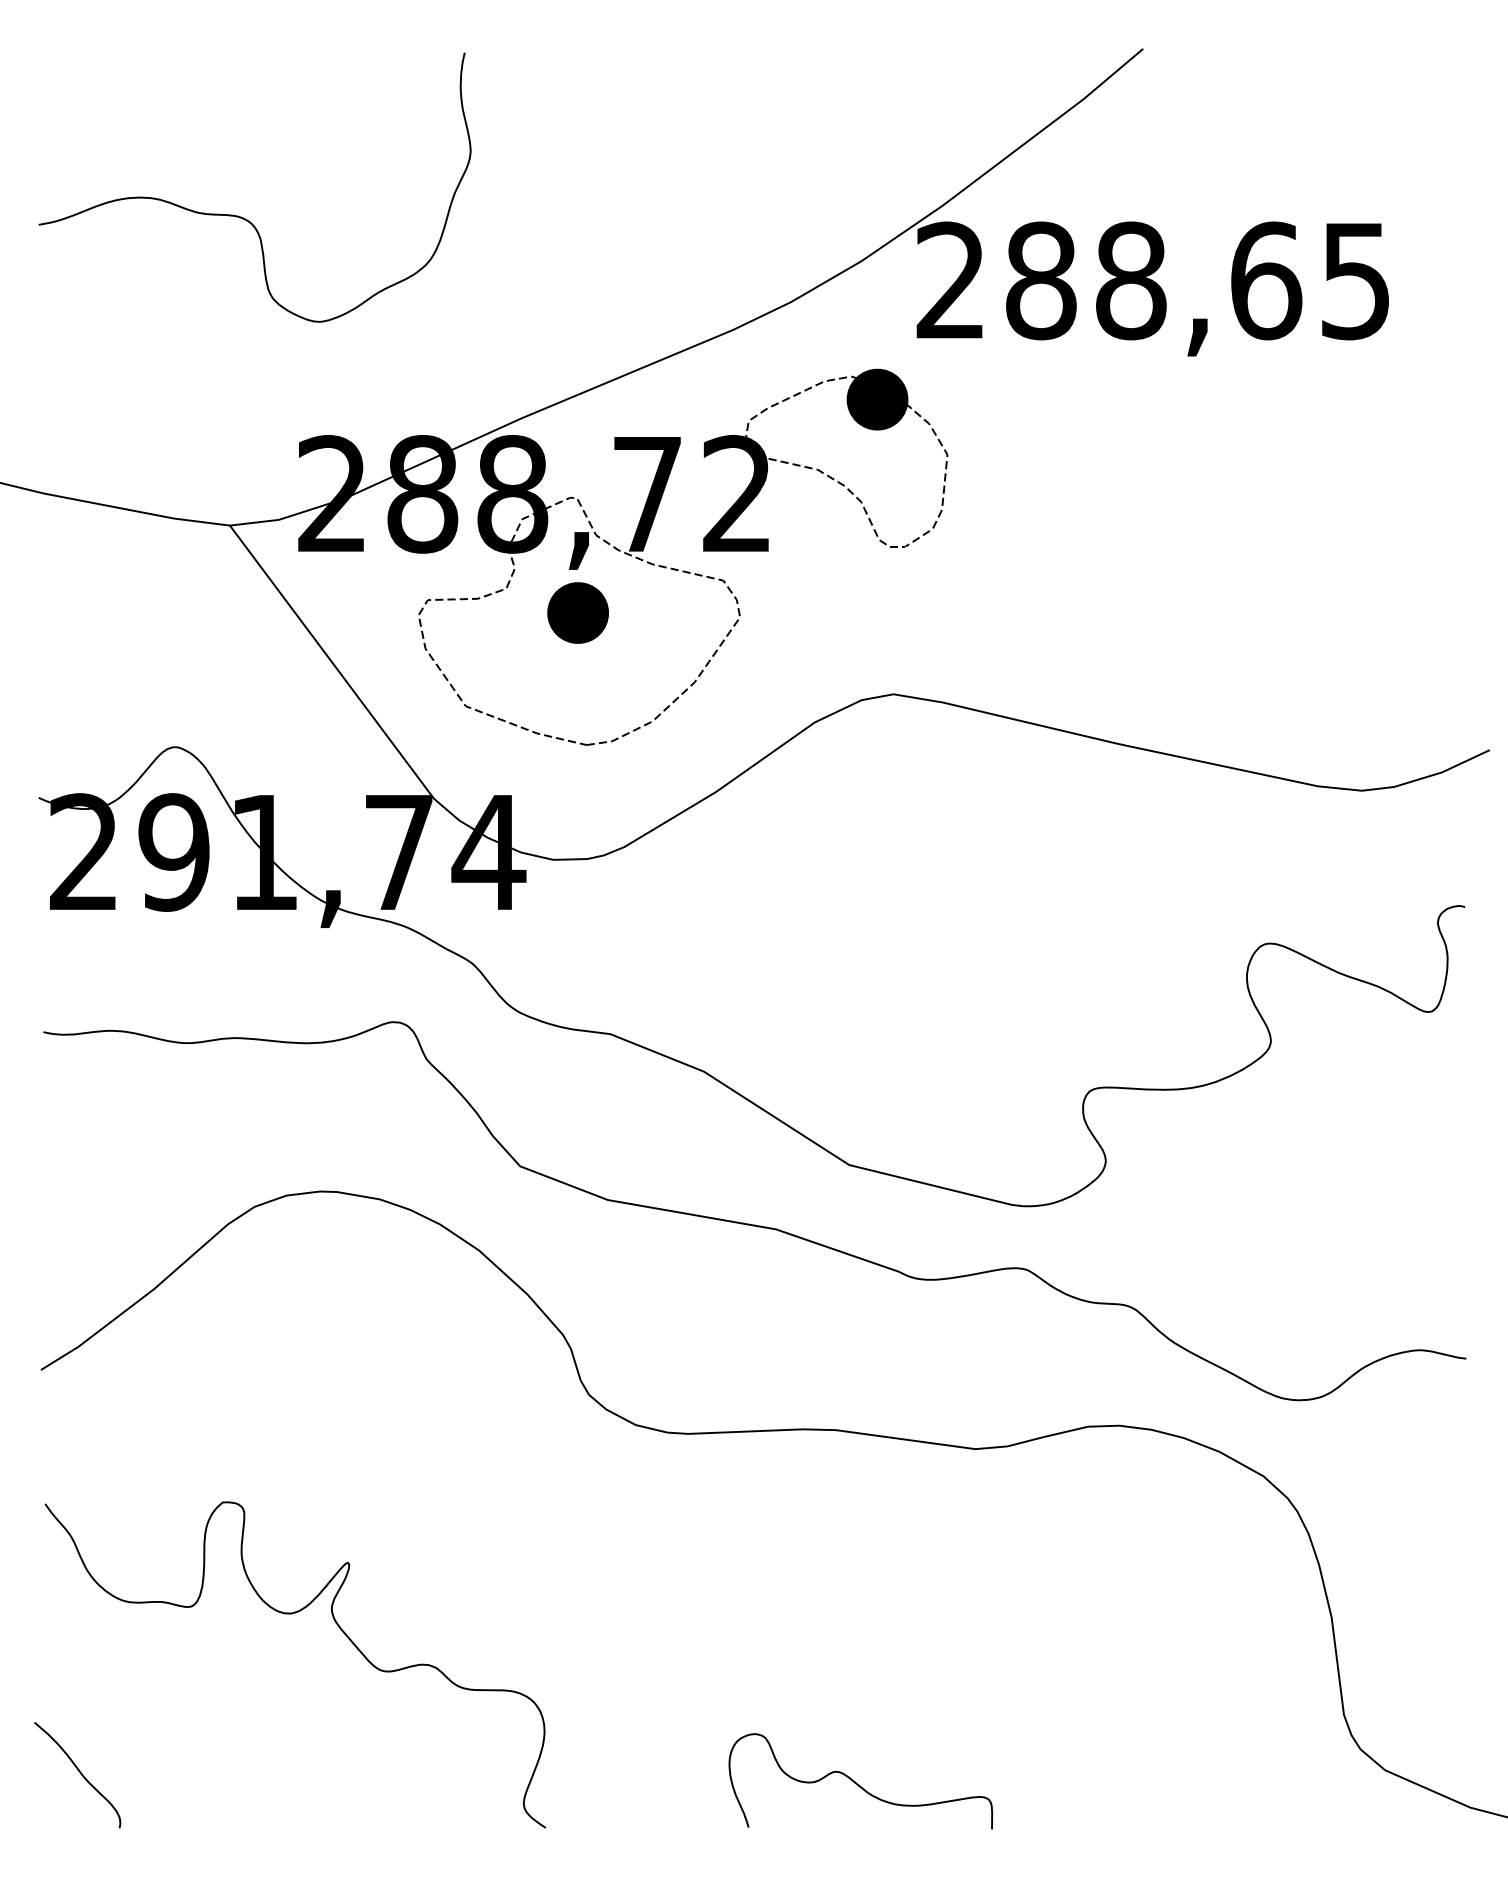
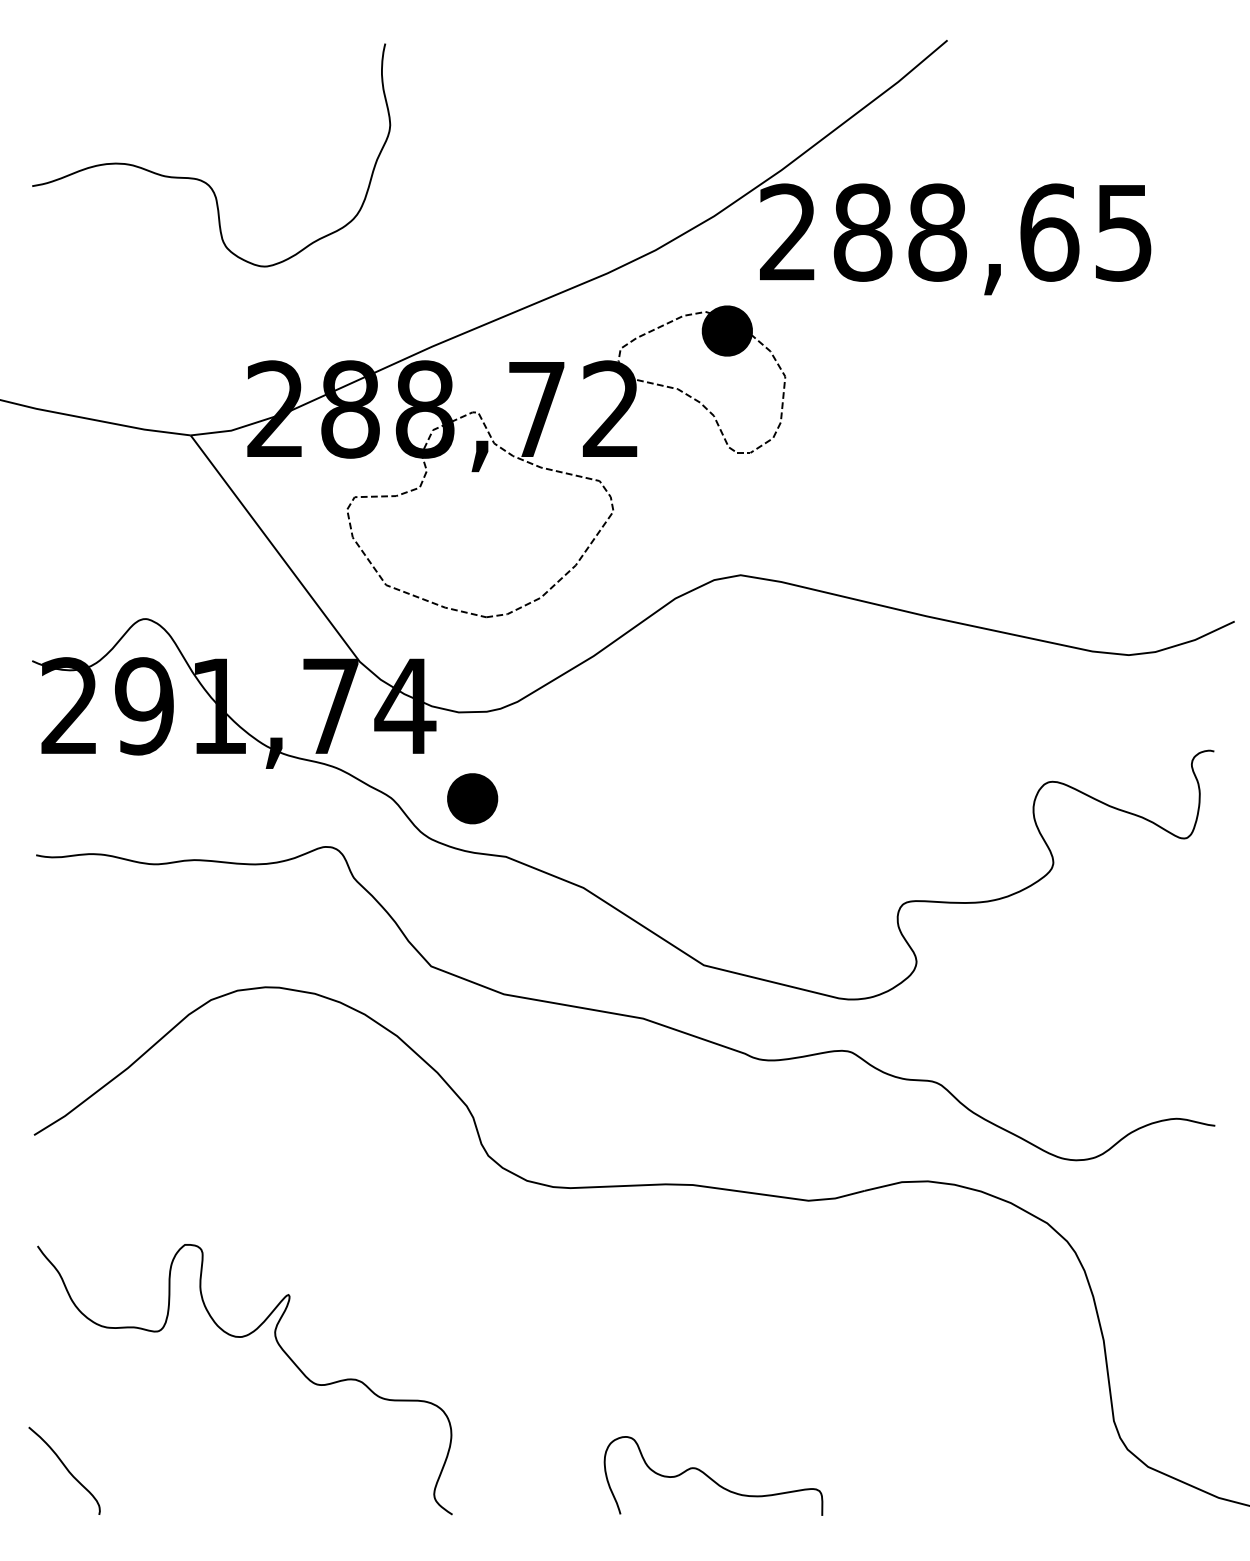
part: (577, 612) -> (472, 798), moved

